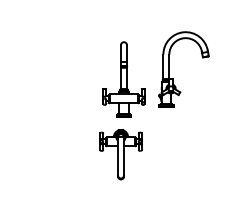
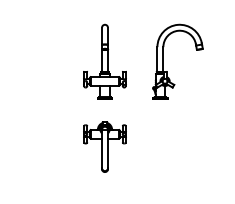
part: (123, 79) -> (104, 62), moved
part: (120, 154) -> (104, 147), moved

